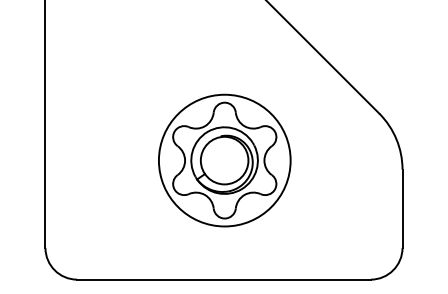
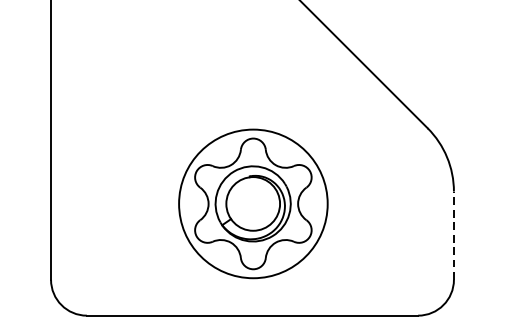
part: (224, 160) -> (253, 203), moved
line: (402, 208) -> (453, 235), solid -> dashed

